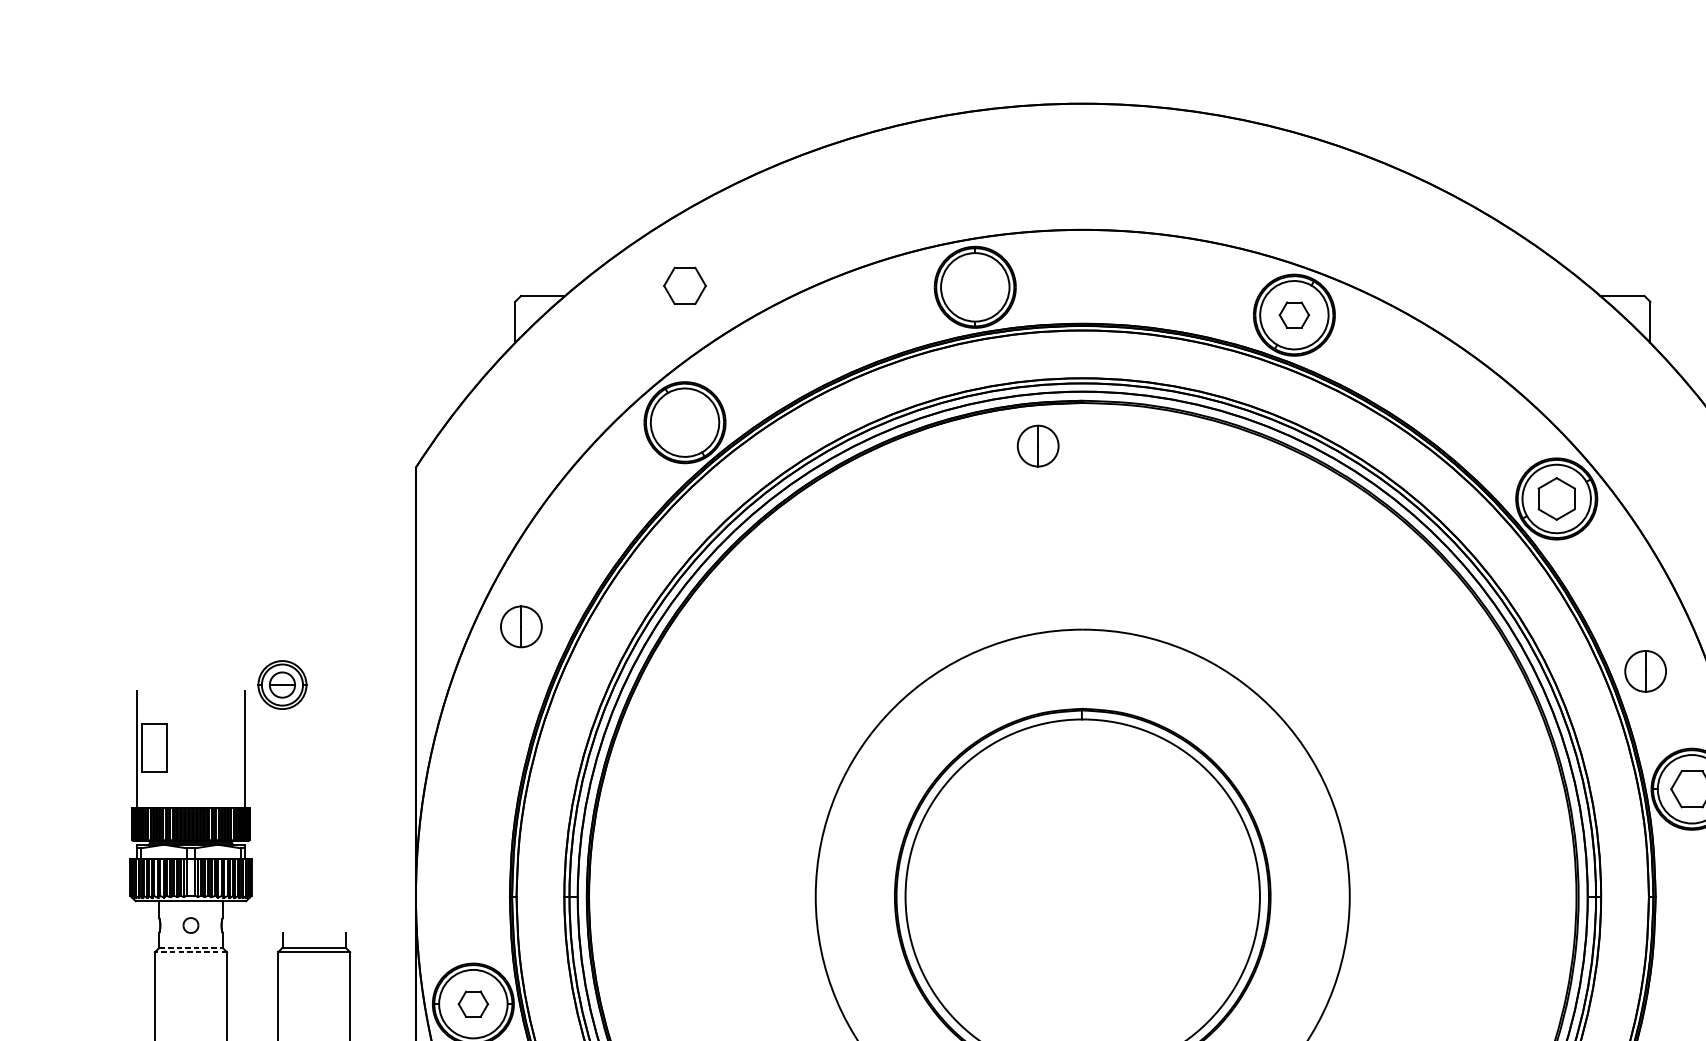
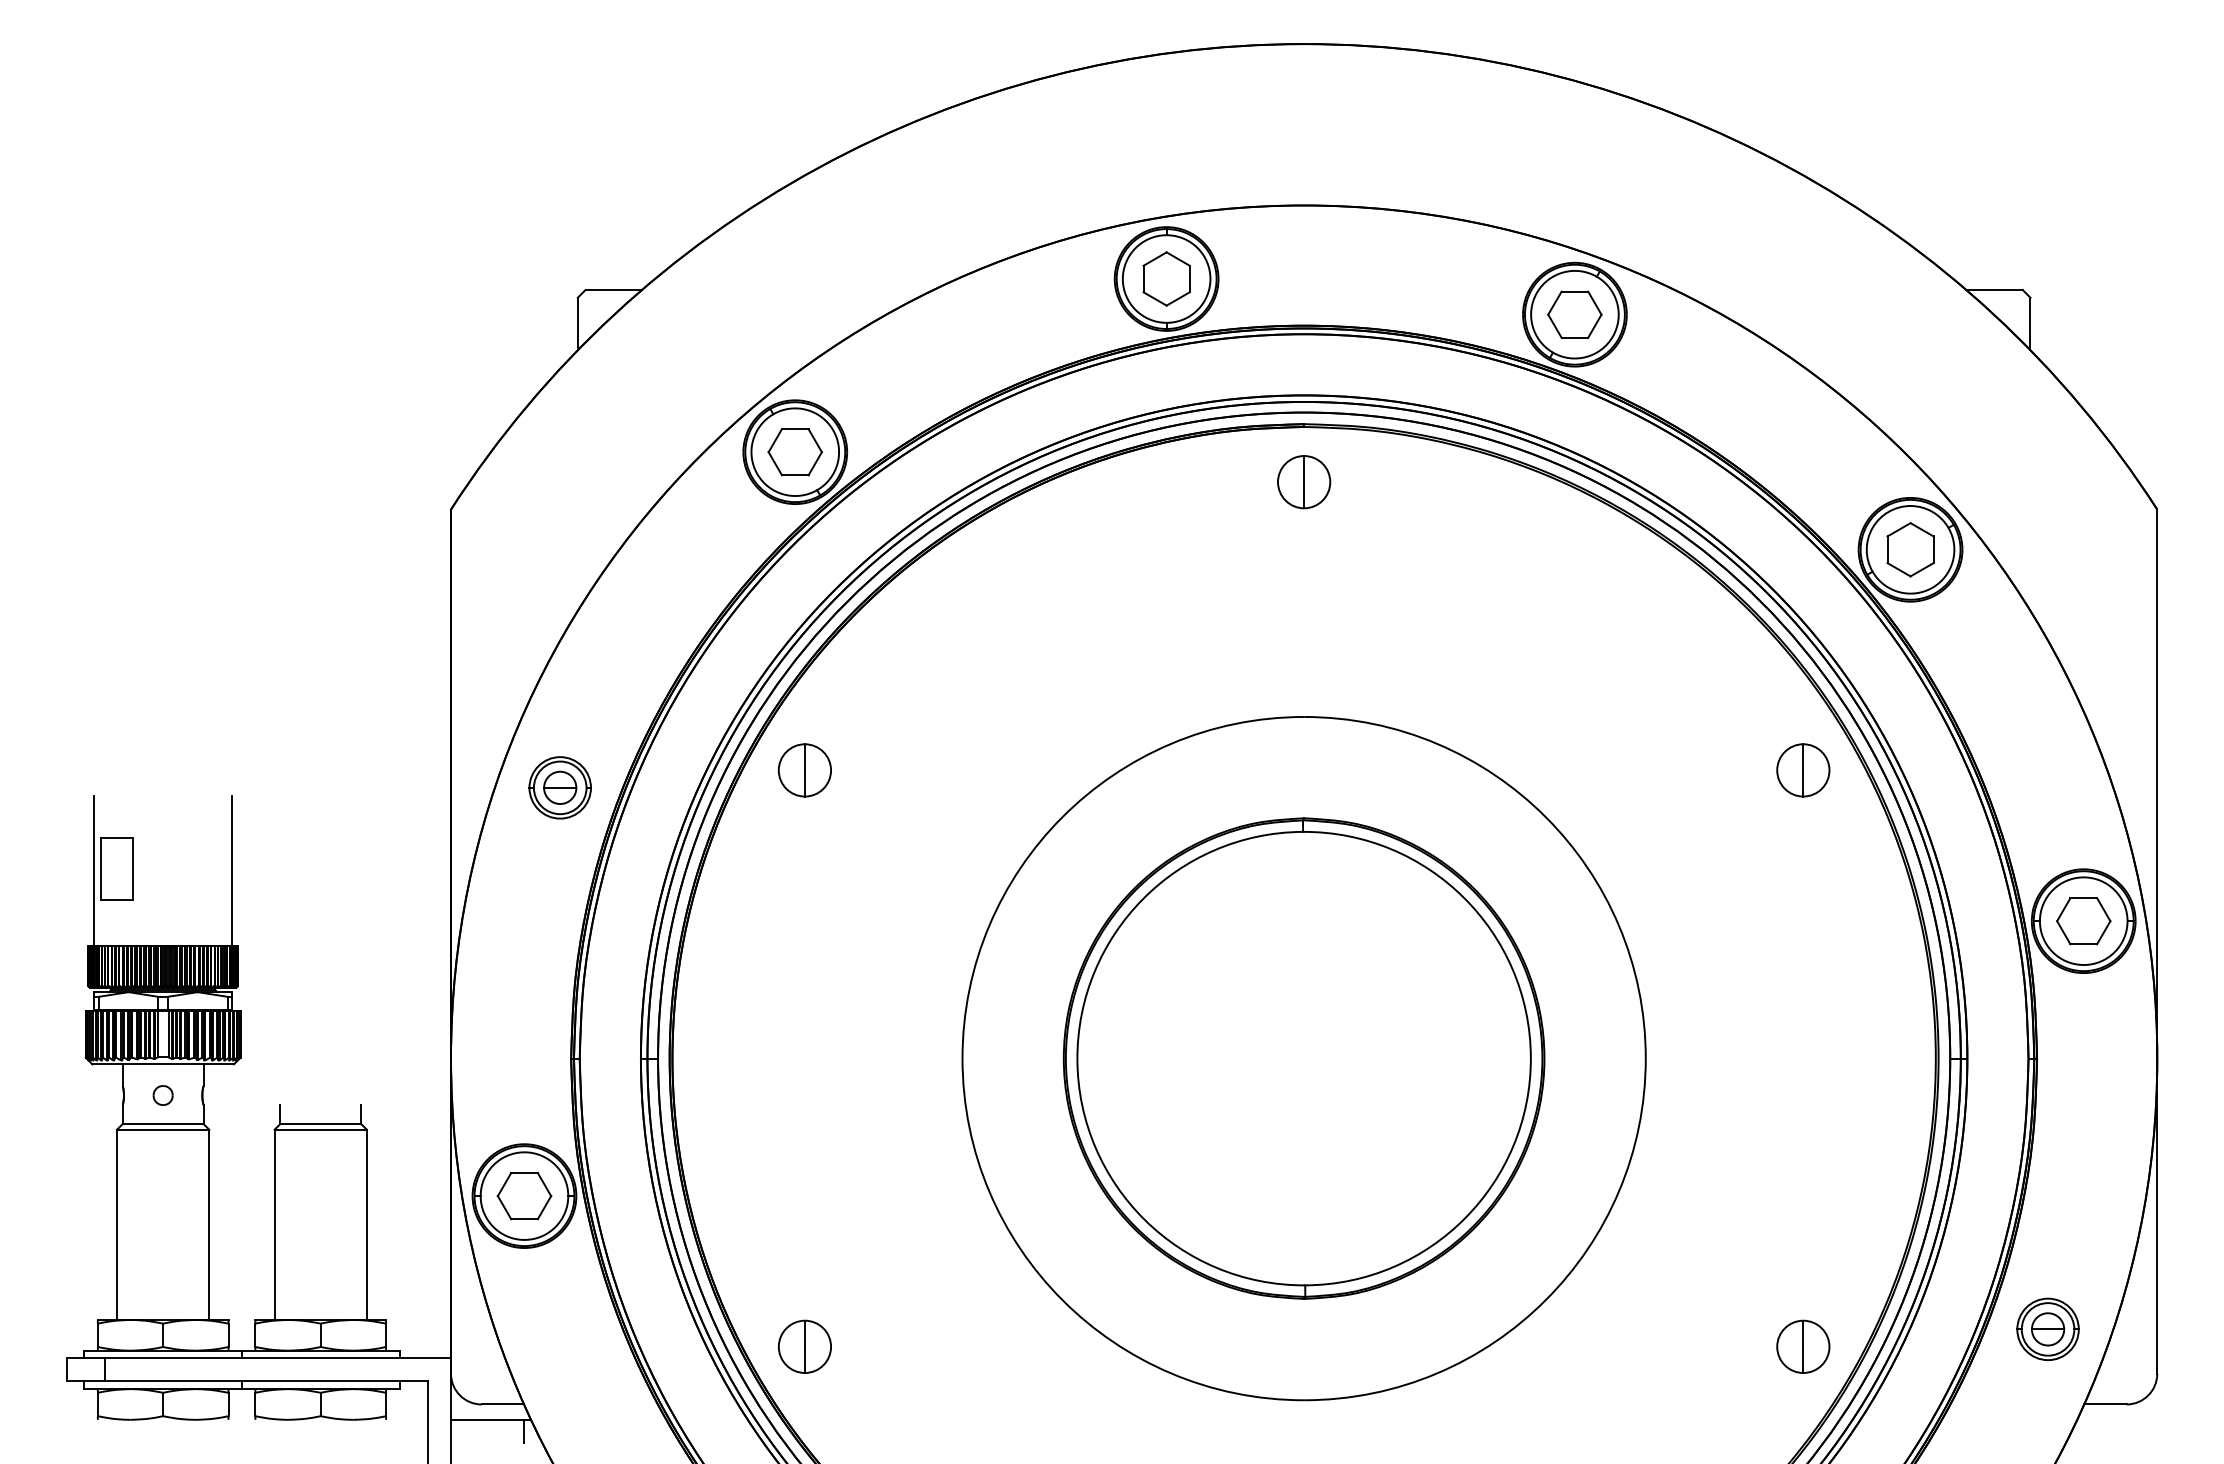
part: (684, 286) -> (794, 452), moved
part: (975, 286) -> (1166, 278), added
part: (1294, 315) -> (1574, 314), size x1.43
part: (1038, 446) -> (1304, 482), moved
part: (521, 626) -> (804, 770), moved
part: (1645, 671) -> (1803, 770), moved
part: (281, 684) -> (559, 787), moved
line: (191, 947) -> (163, 1123), dashed -> solid
line: (190, 952) -> (162, 1129), dashed -> solid
part: (473, 1004) -> (524, 1196), size x1.43

